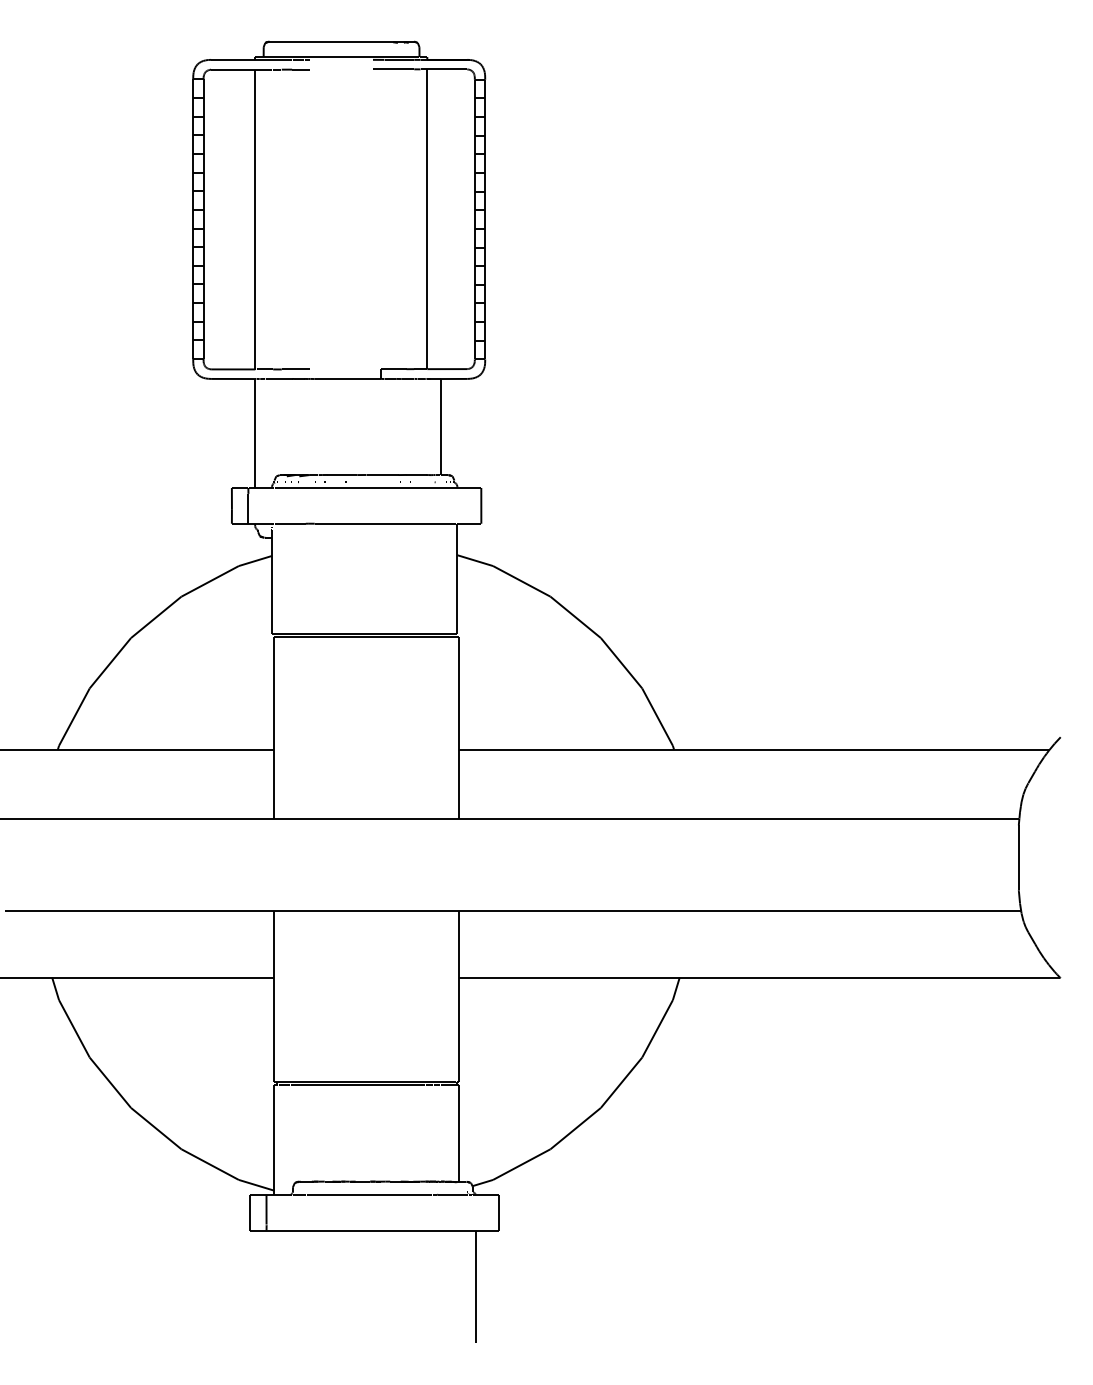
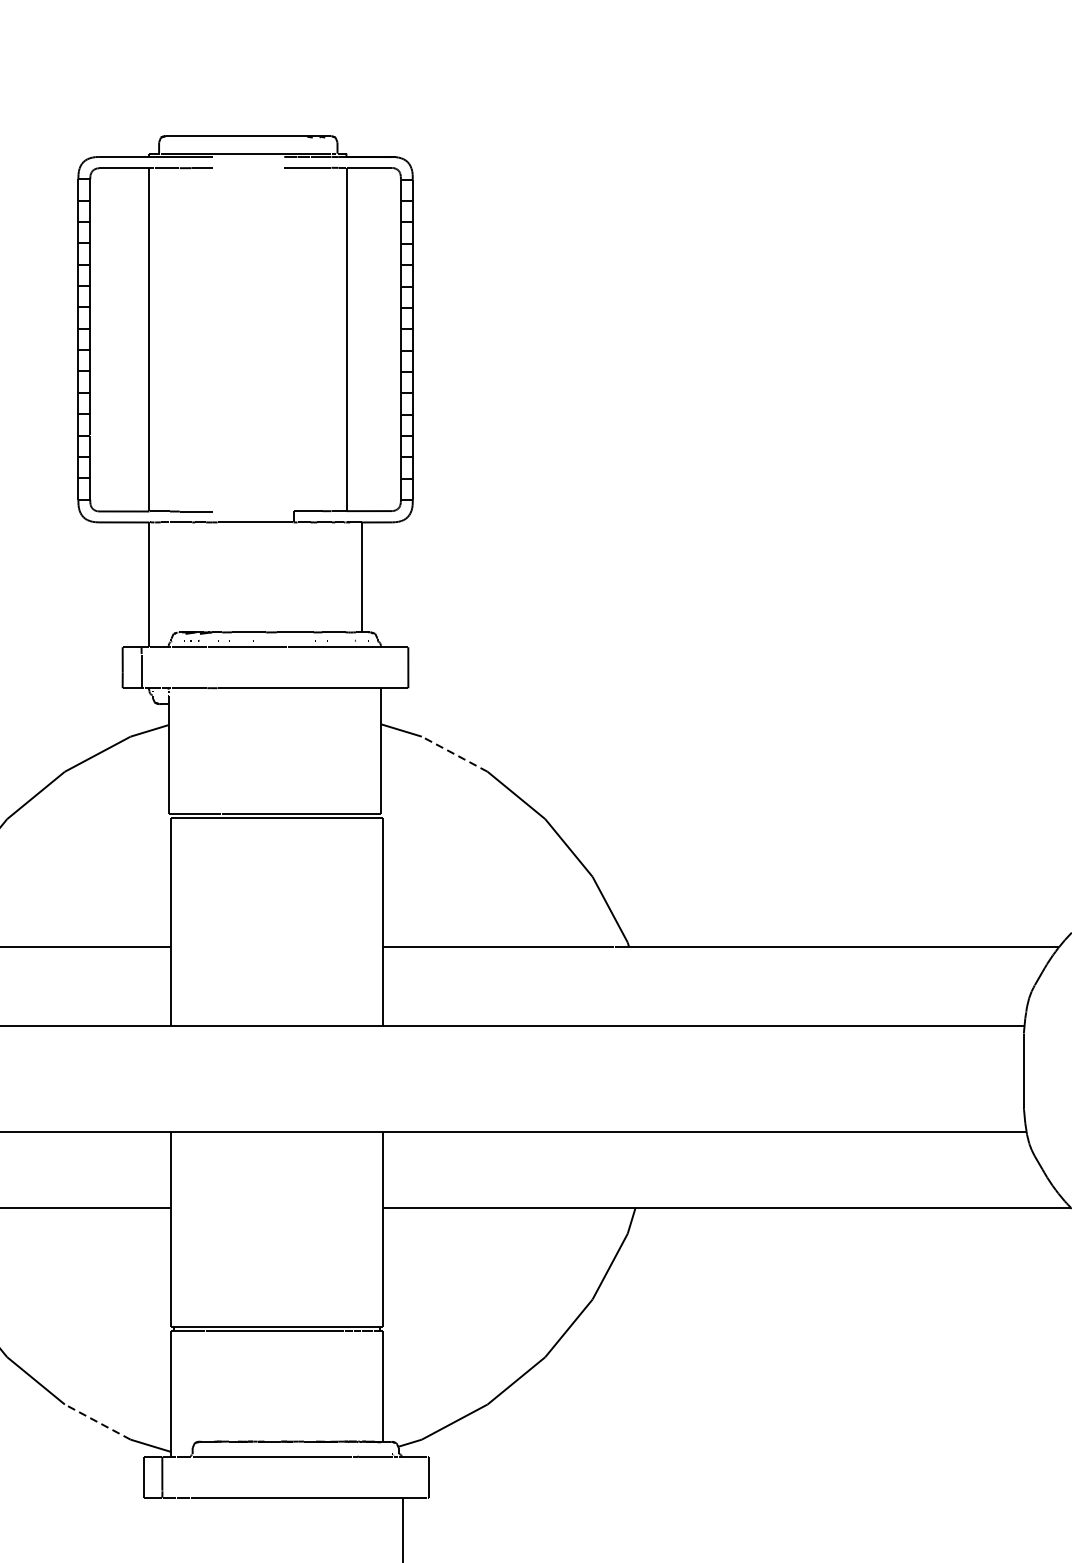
line: (521, 581) -> (454, 754), solid -> dashed
line: (210, 1164) -> (98, 1421), solid -> dashed

